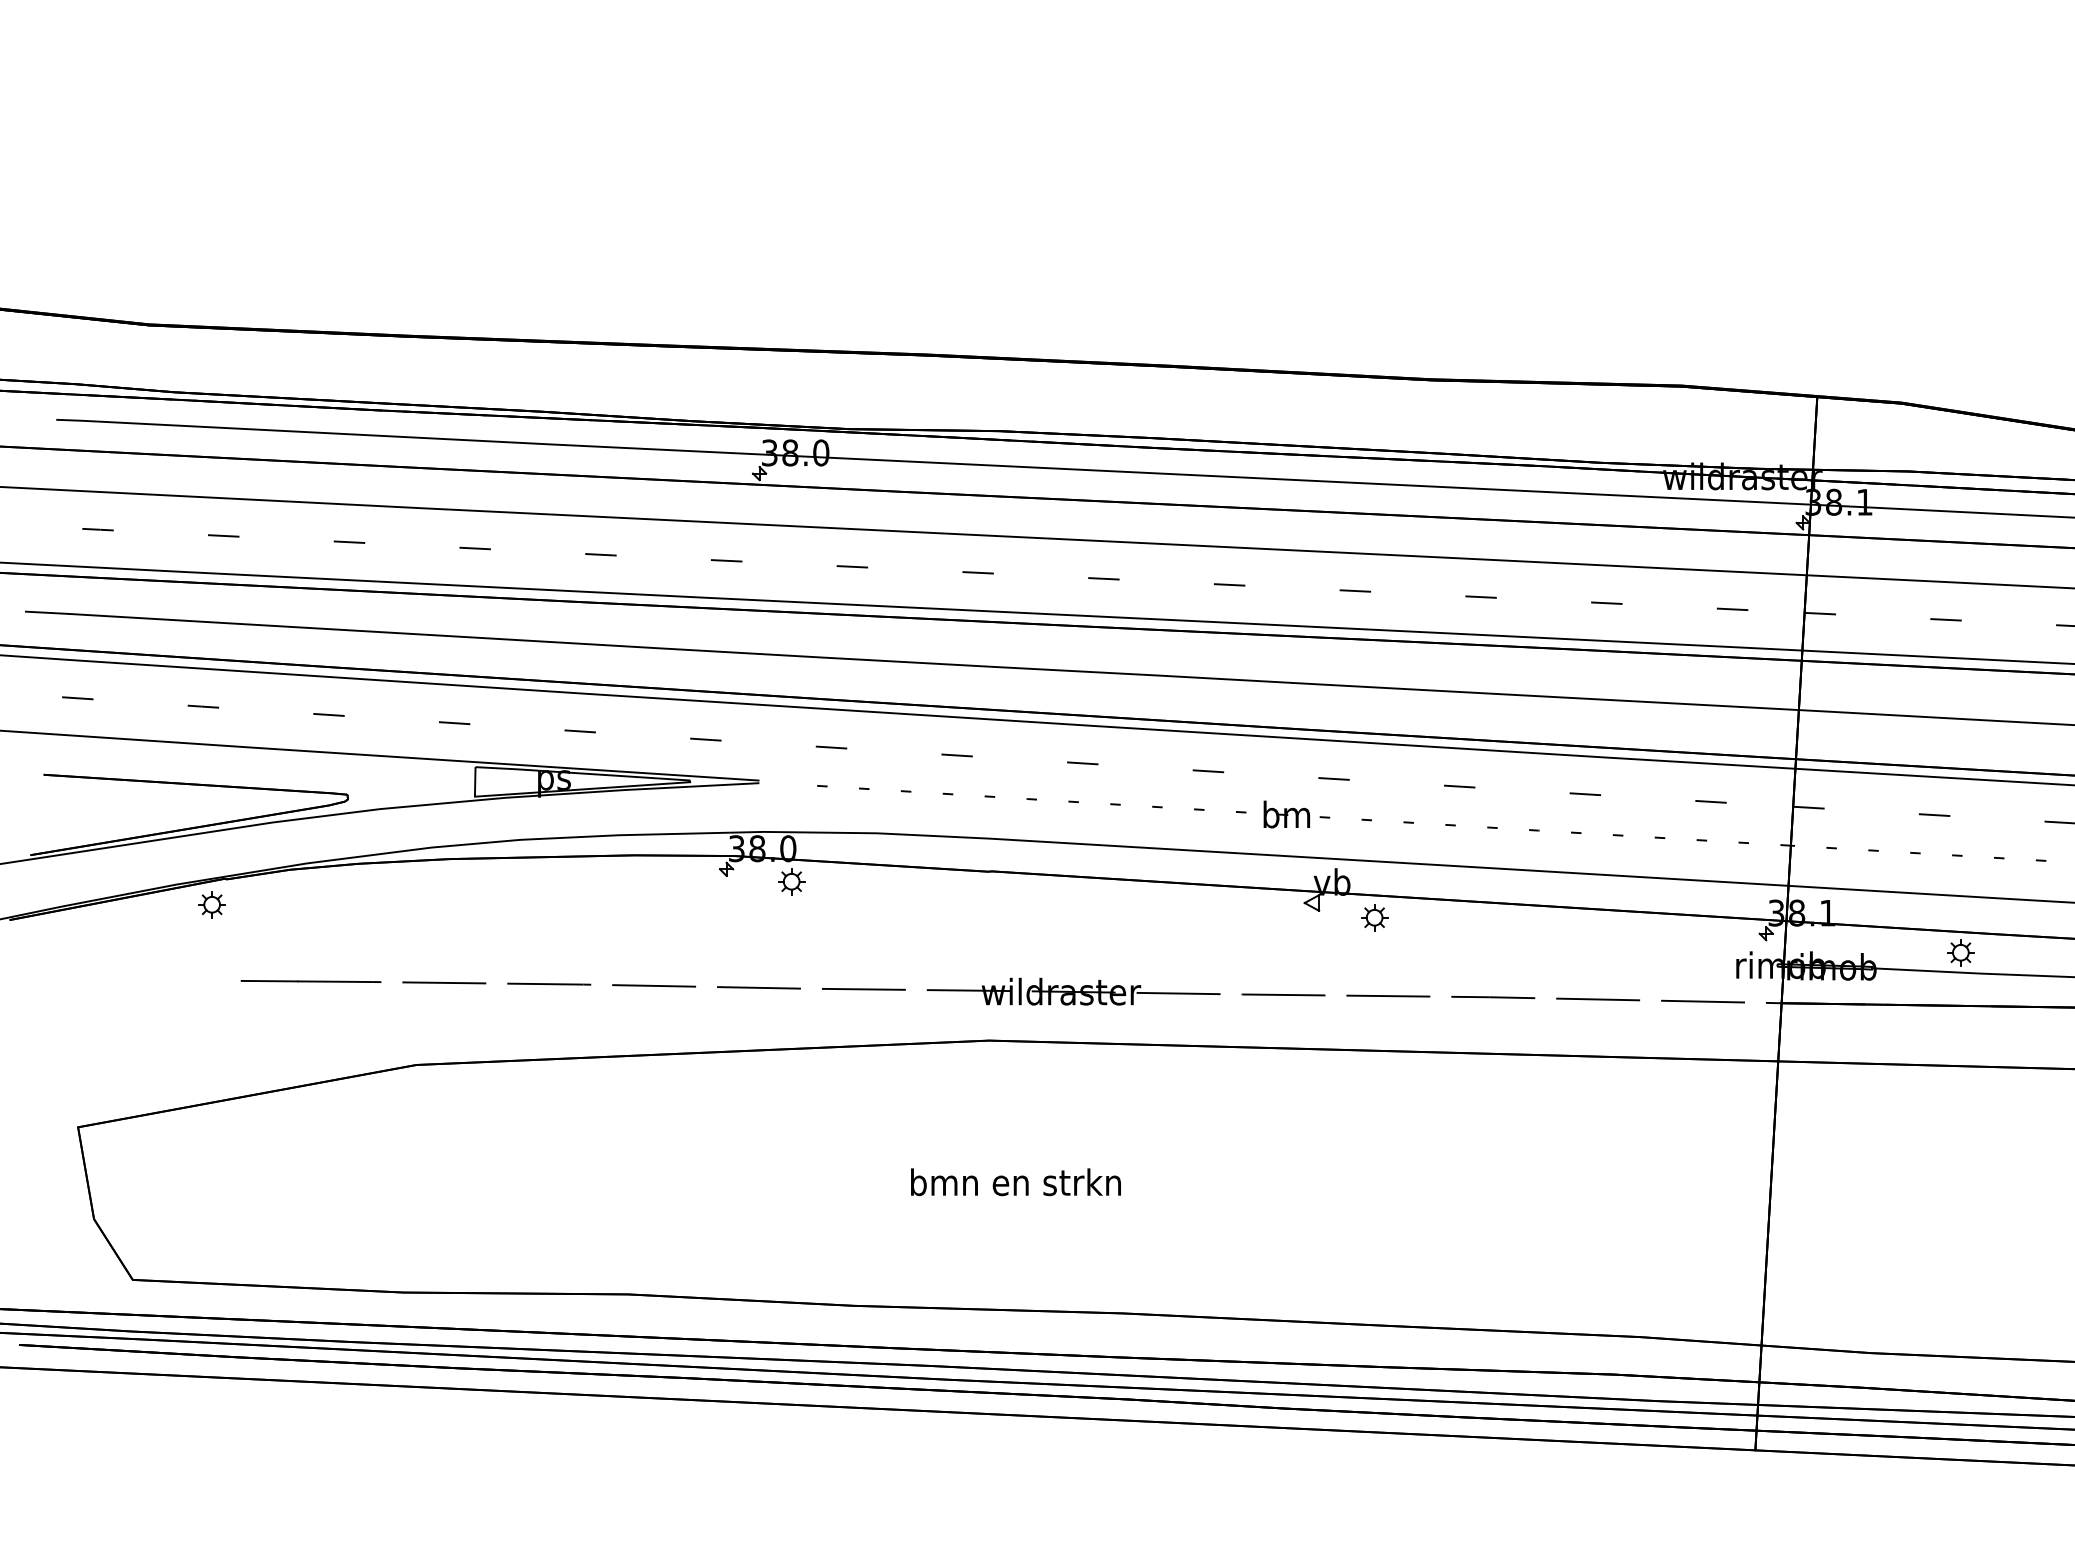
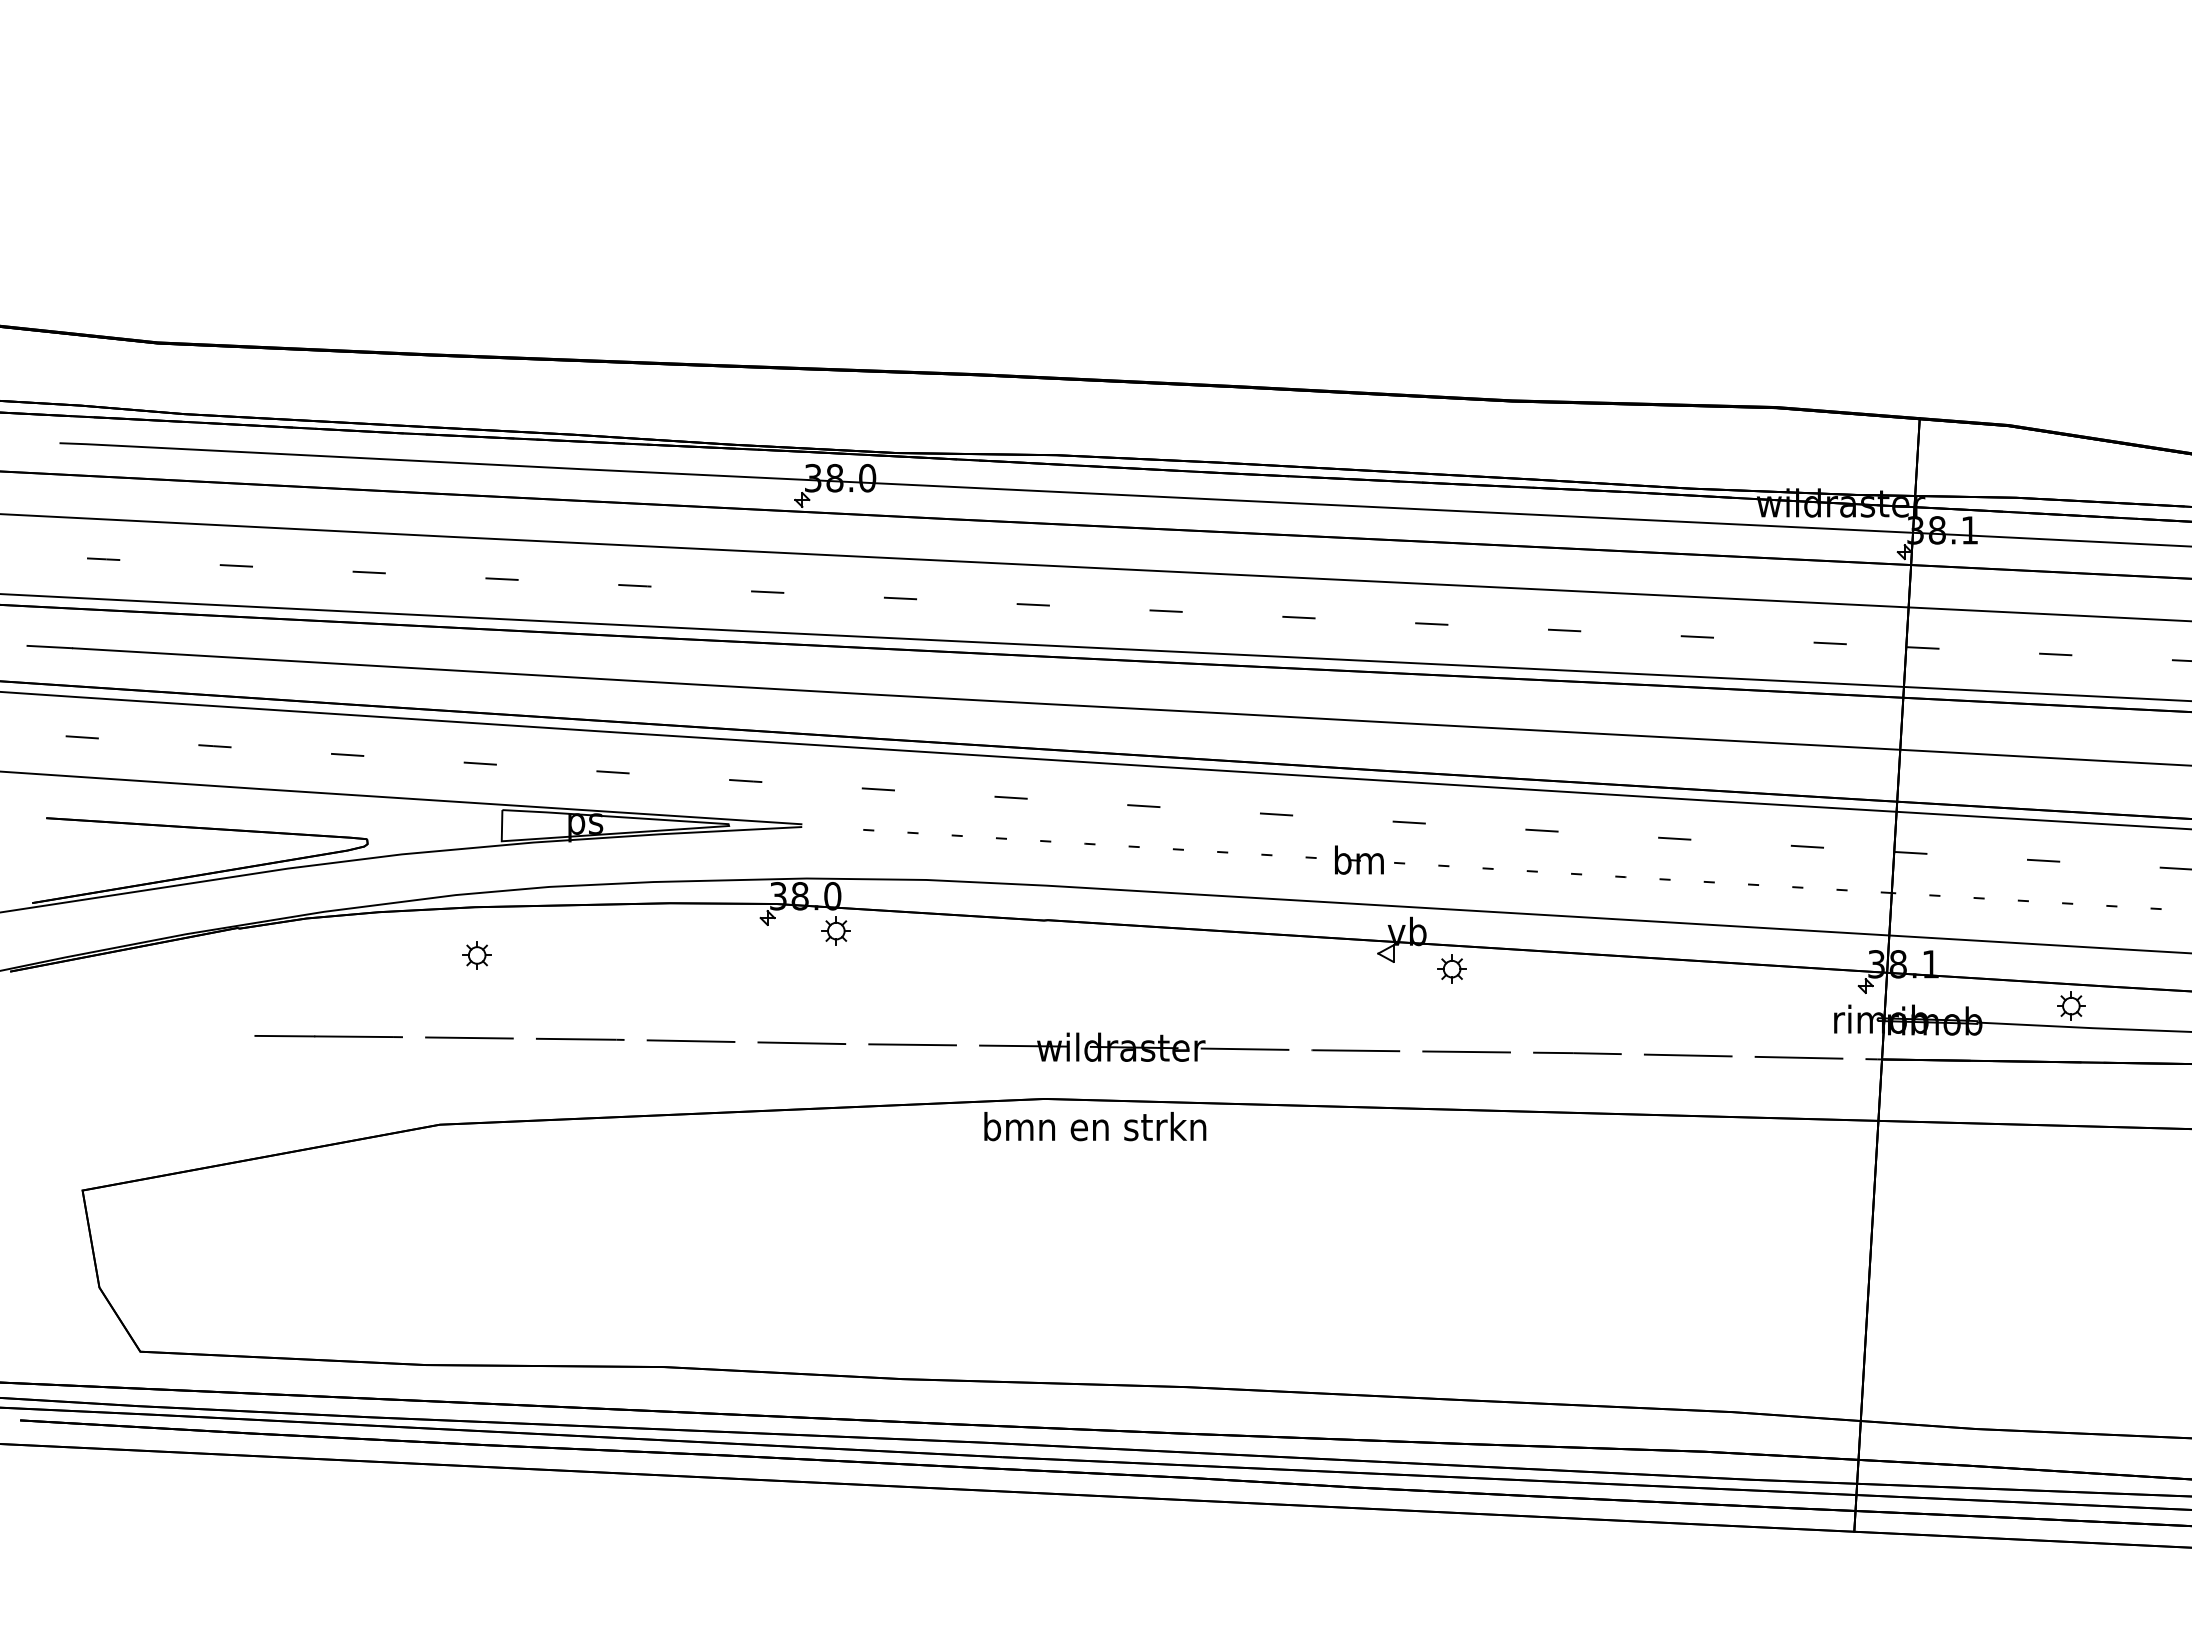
part: (211, 904) -> (476, 955), moved
text: (1016, 1182) -> (1095, 1126), moved

